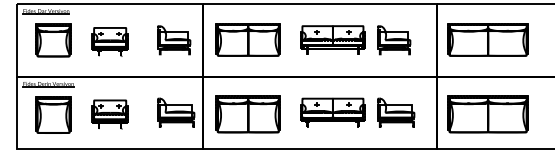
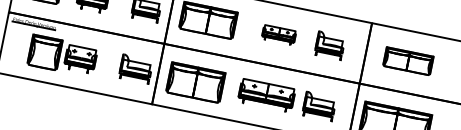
part: (332, 39) -> (278, 34), size x0.6
part: (487, 39) -> (407, 60), size x0.7
part: (53, 114) -> (45, 52), moved

